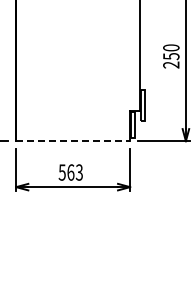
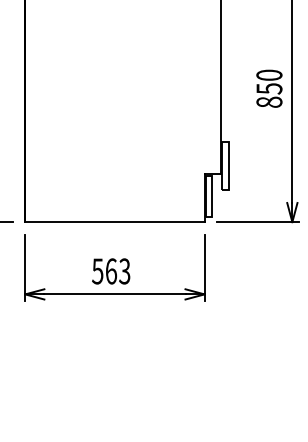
text: (171, 64) -> (269, 101), 250 -> 850
line: (73, 141) -> (115, 222), dashed -> solid

